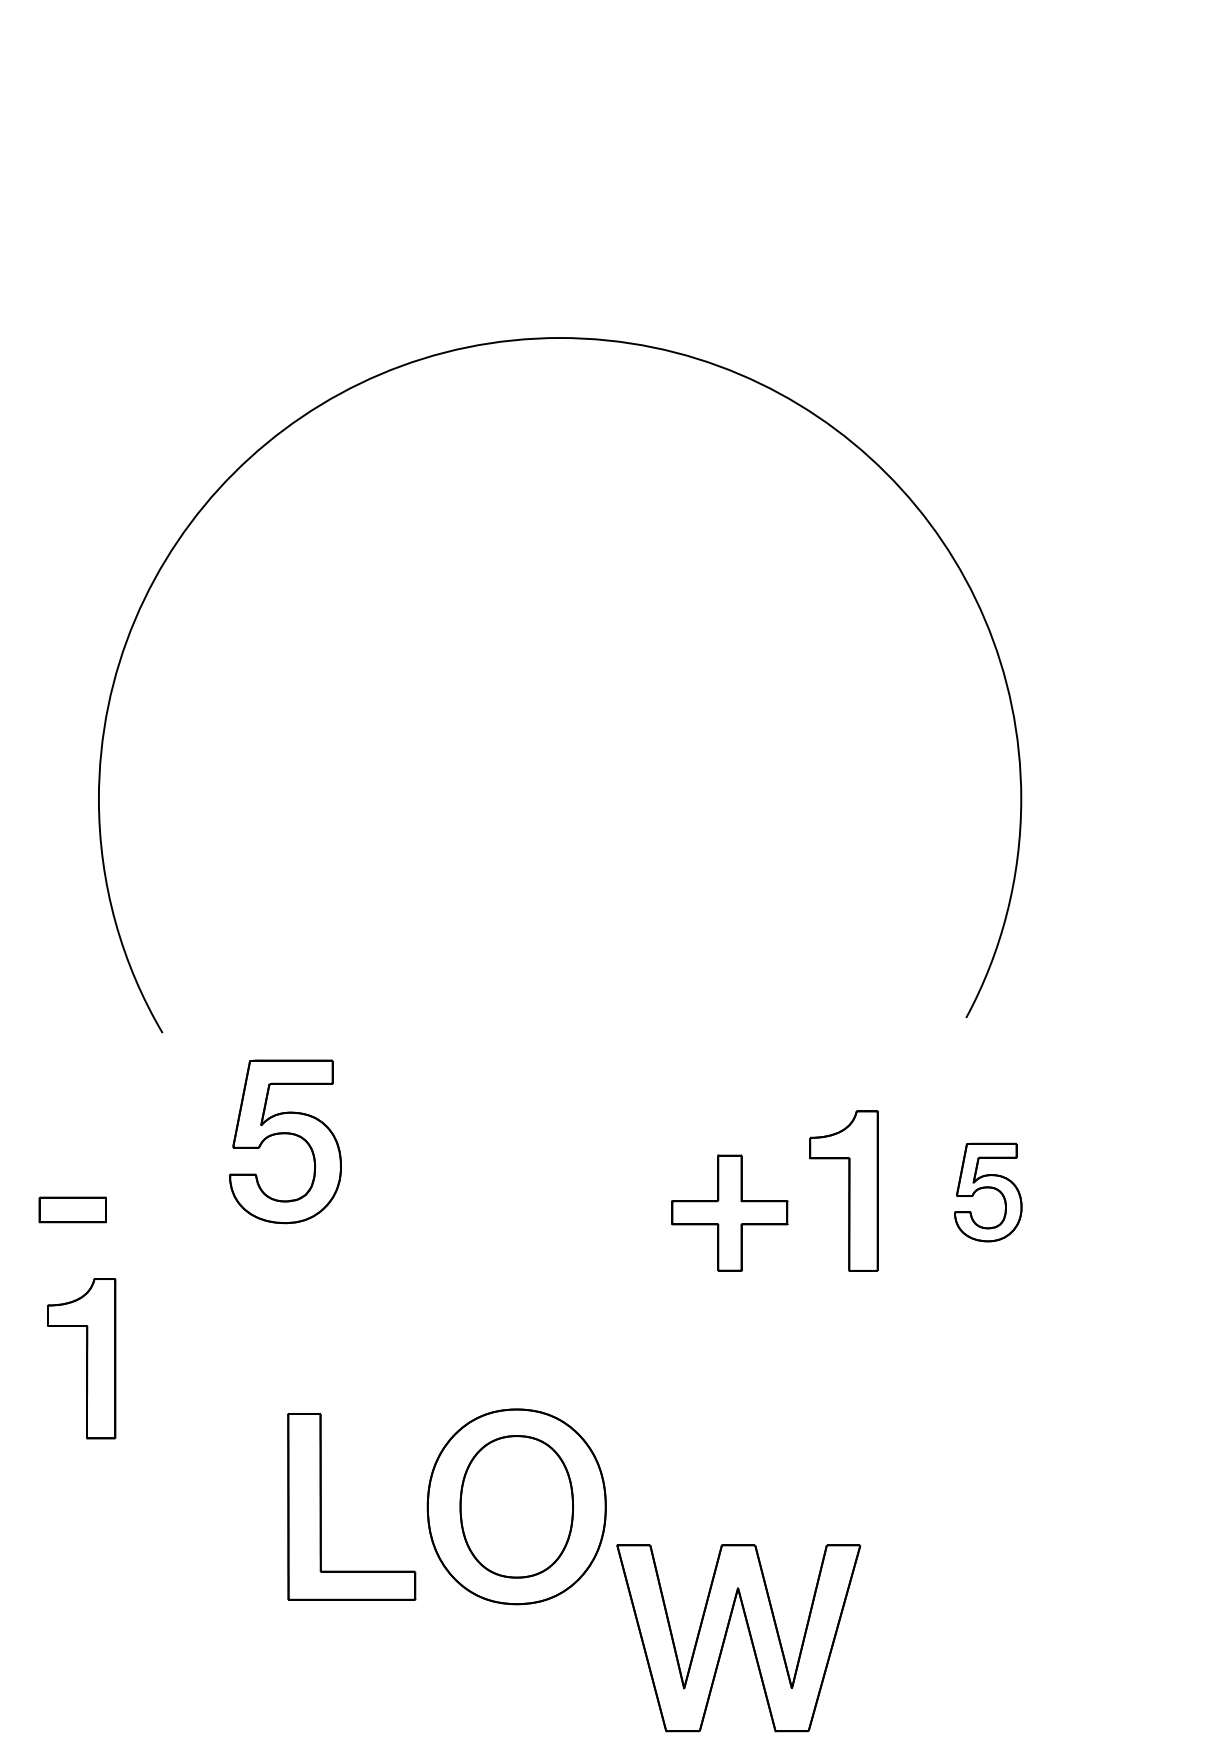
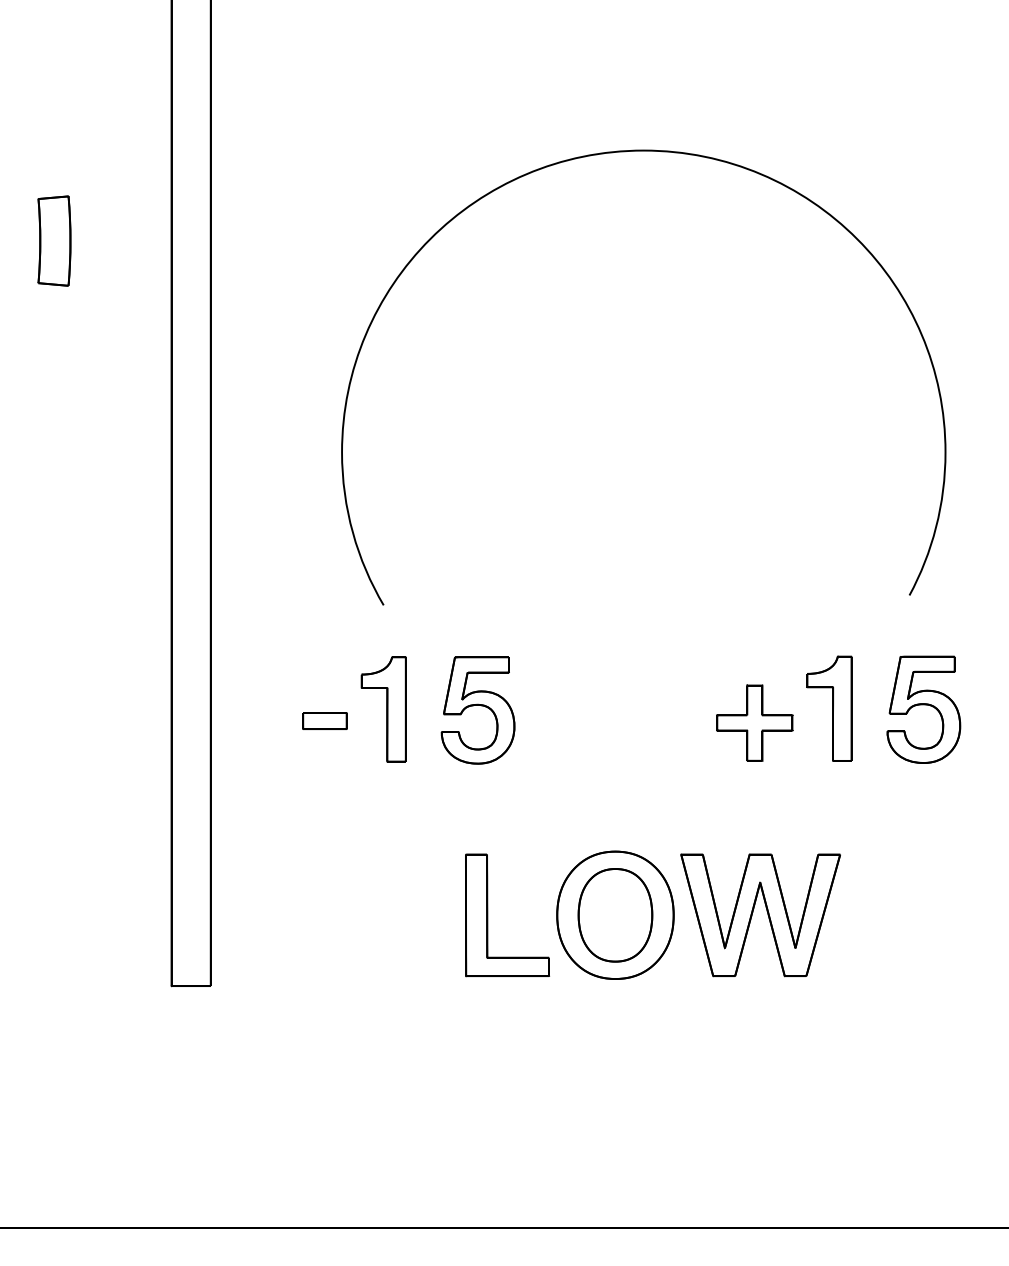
part: (284, 1141) -> (477, 710), moved
part: (987, 1192) -> (923, 709), size x1.67
part: (81, 1358) -> (383, 709), moved
part: (749, 1638) -> (767, 915), moved

